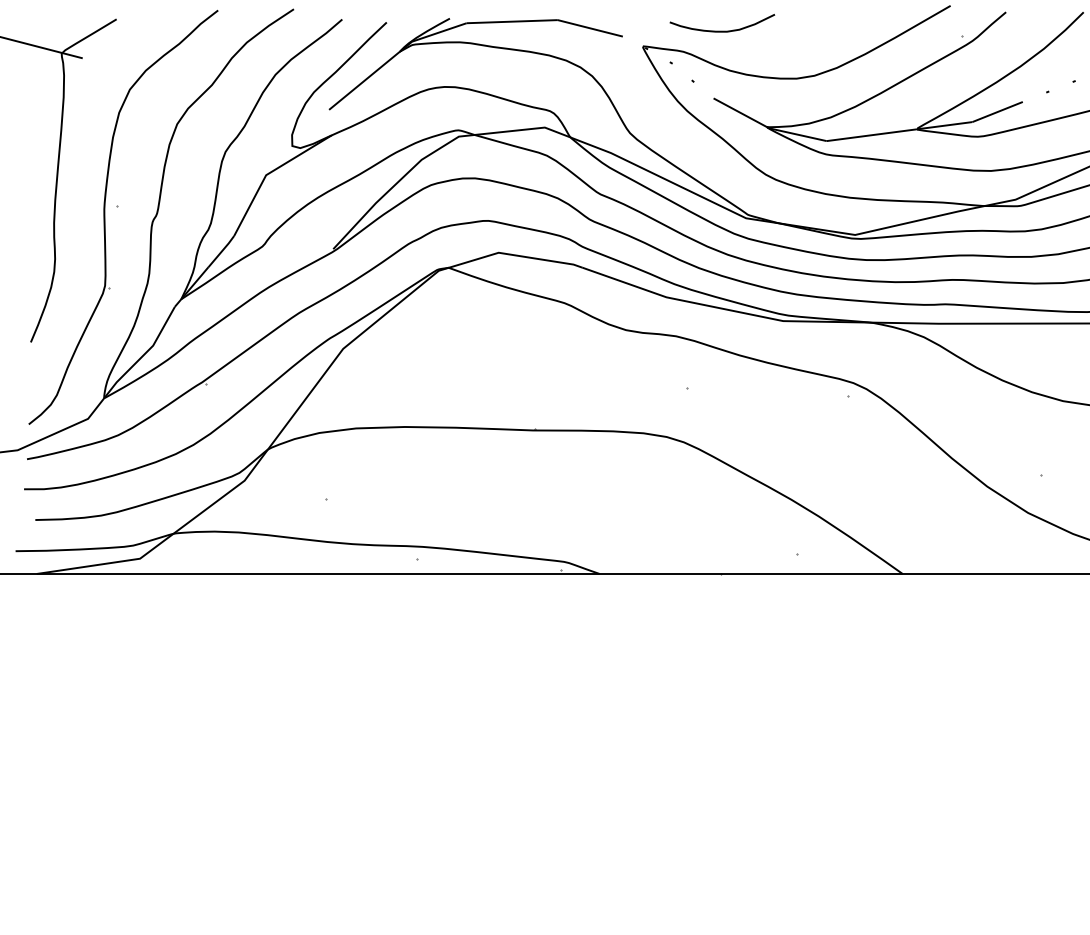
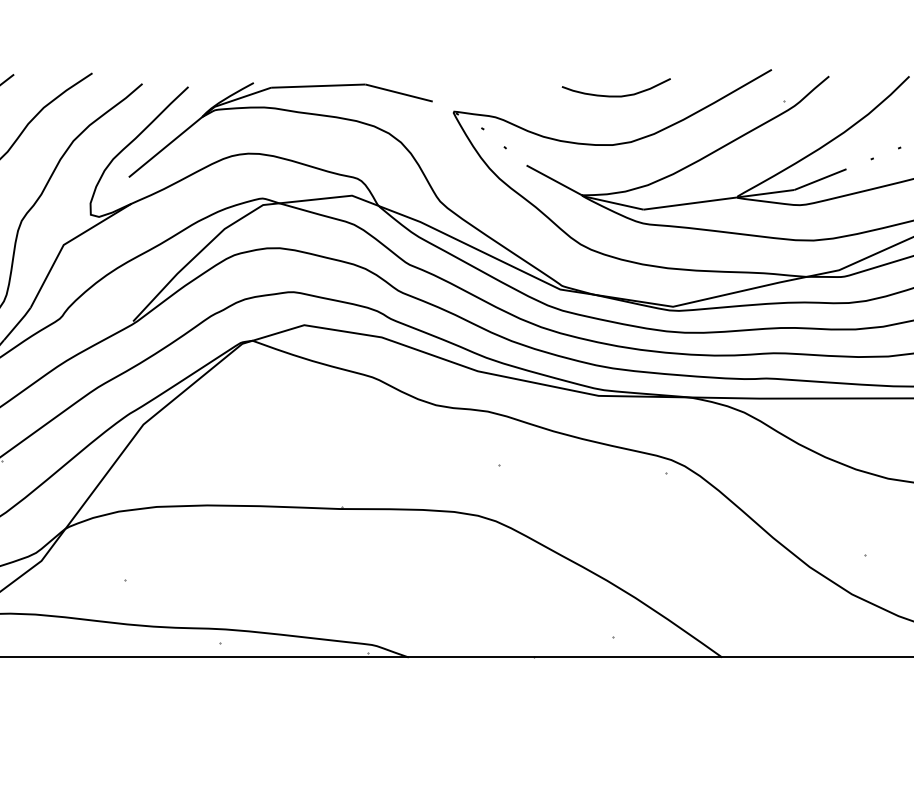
curve: (722, 30) -> (616, 95), moved

